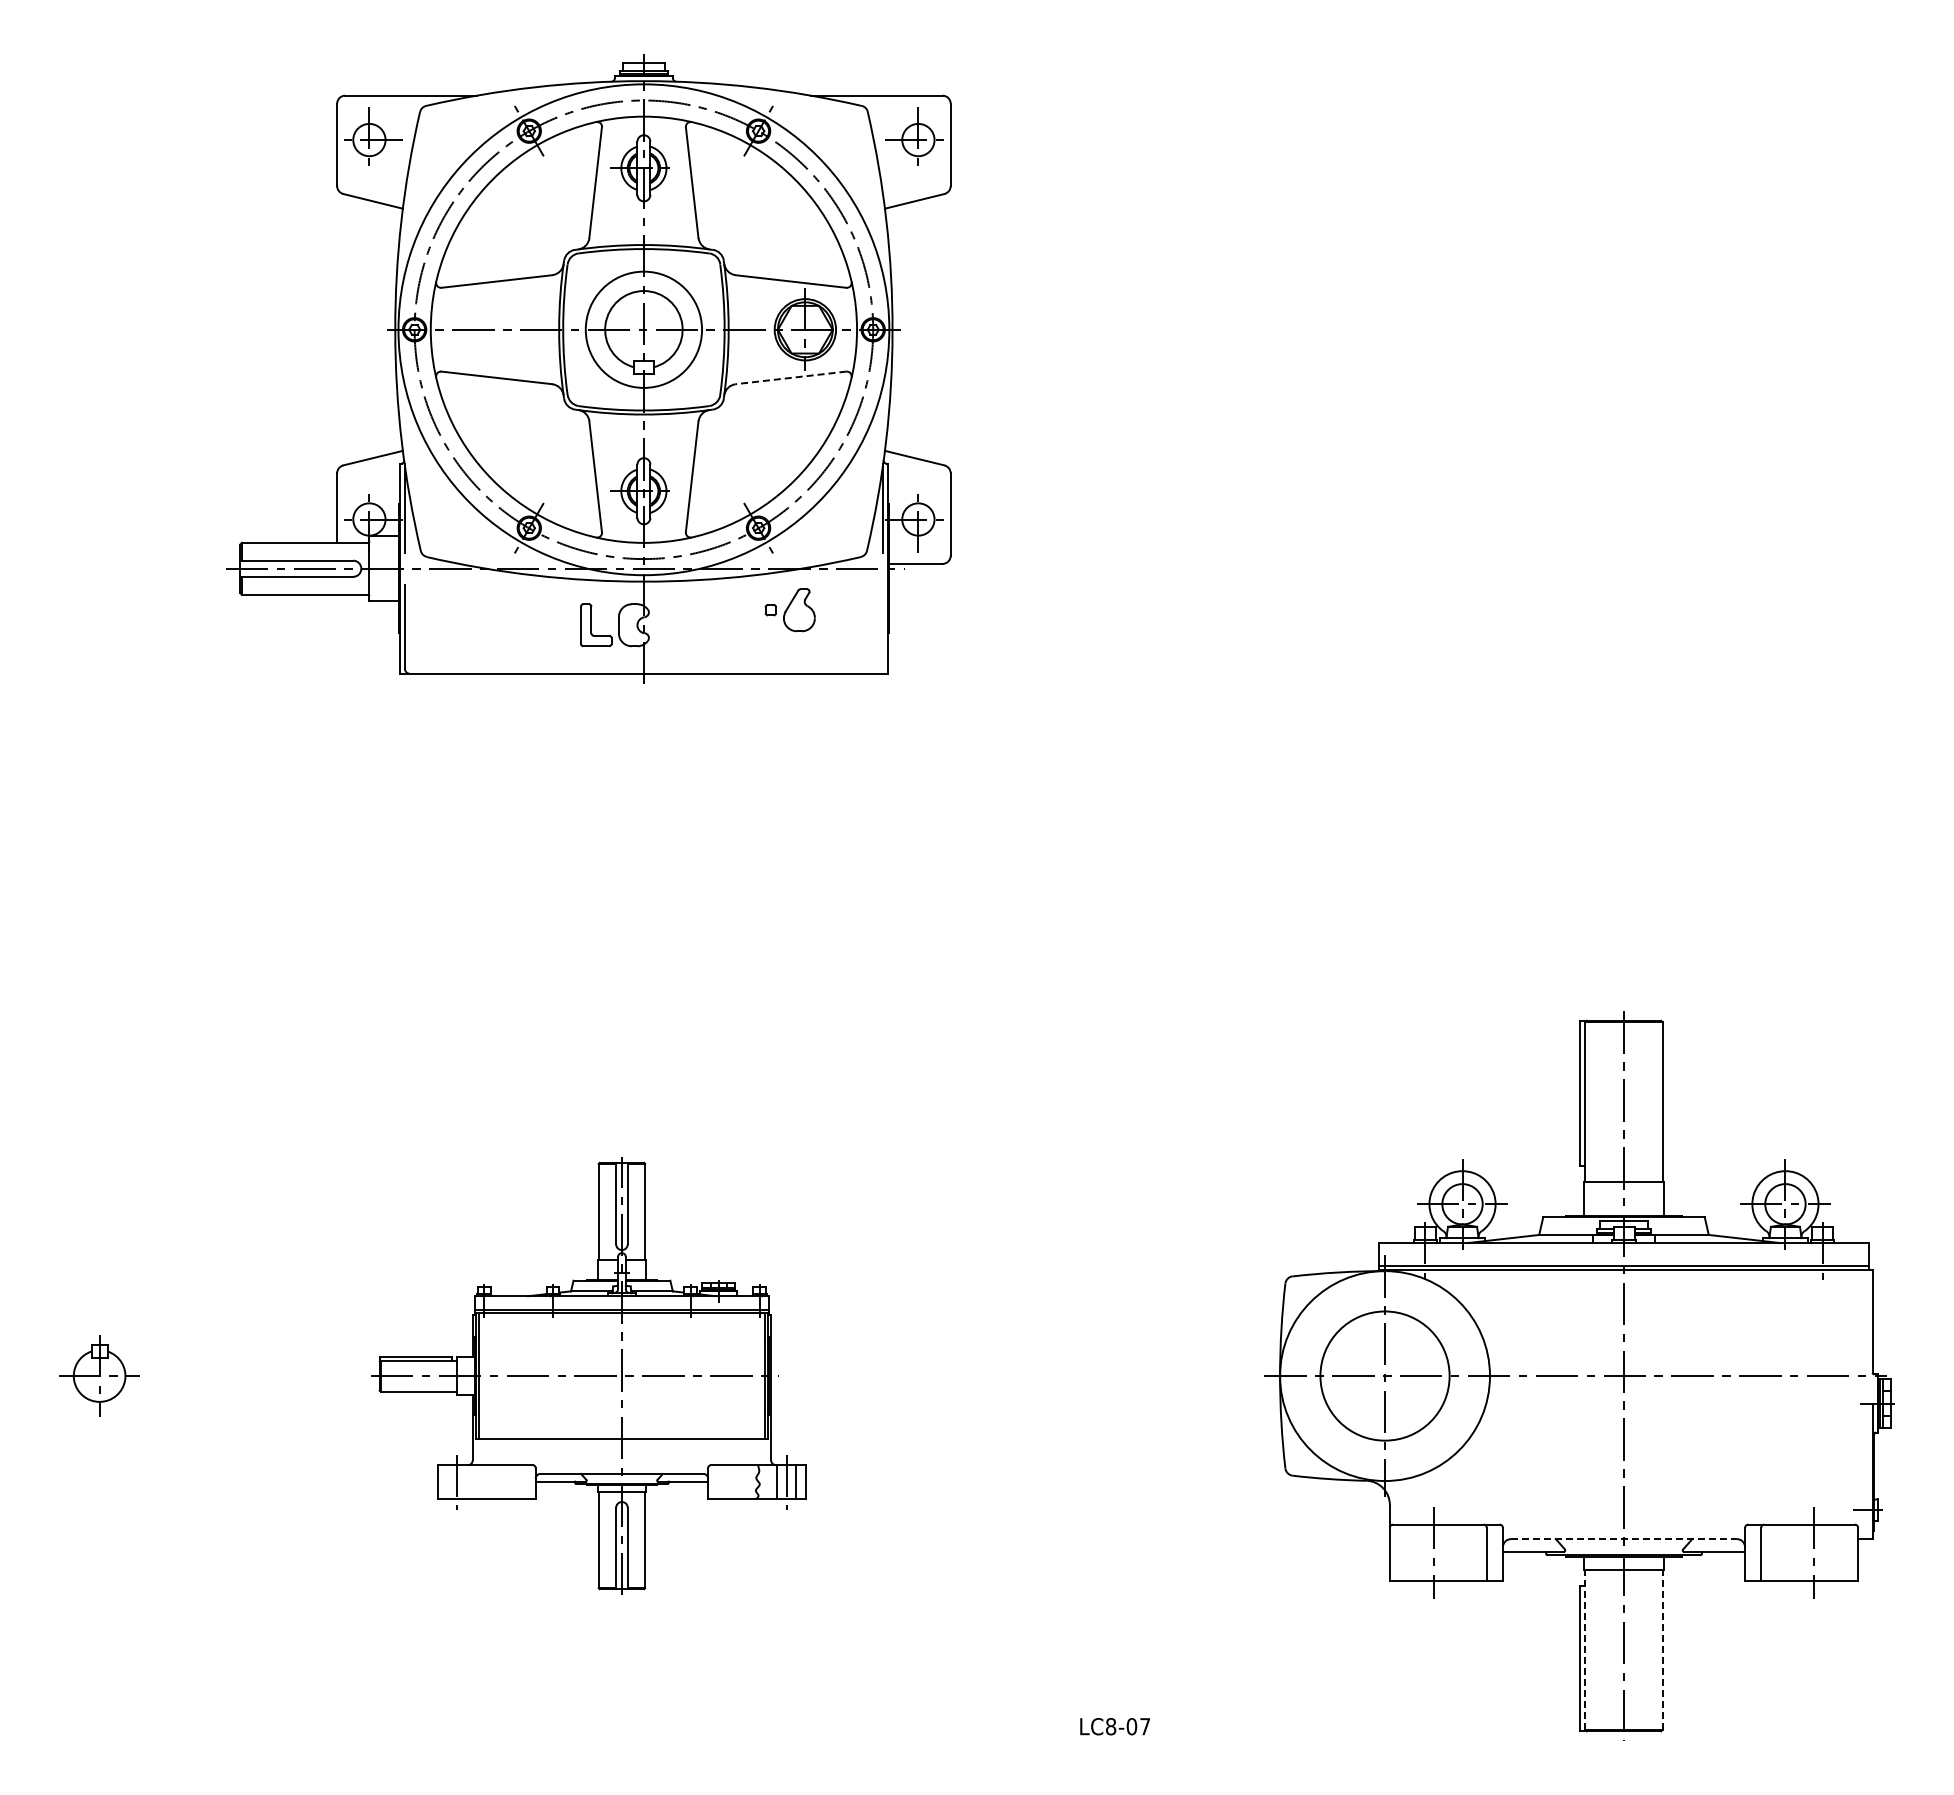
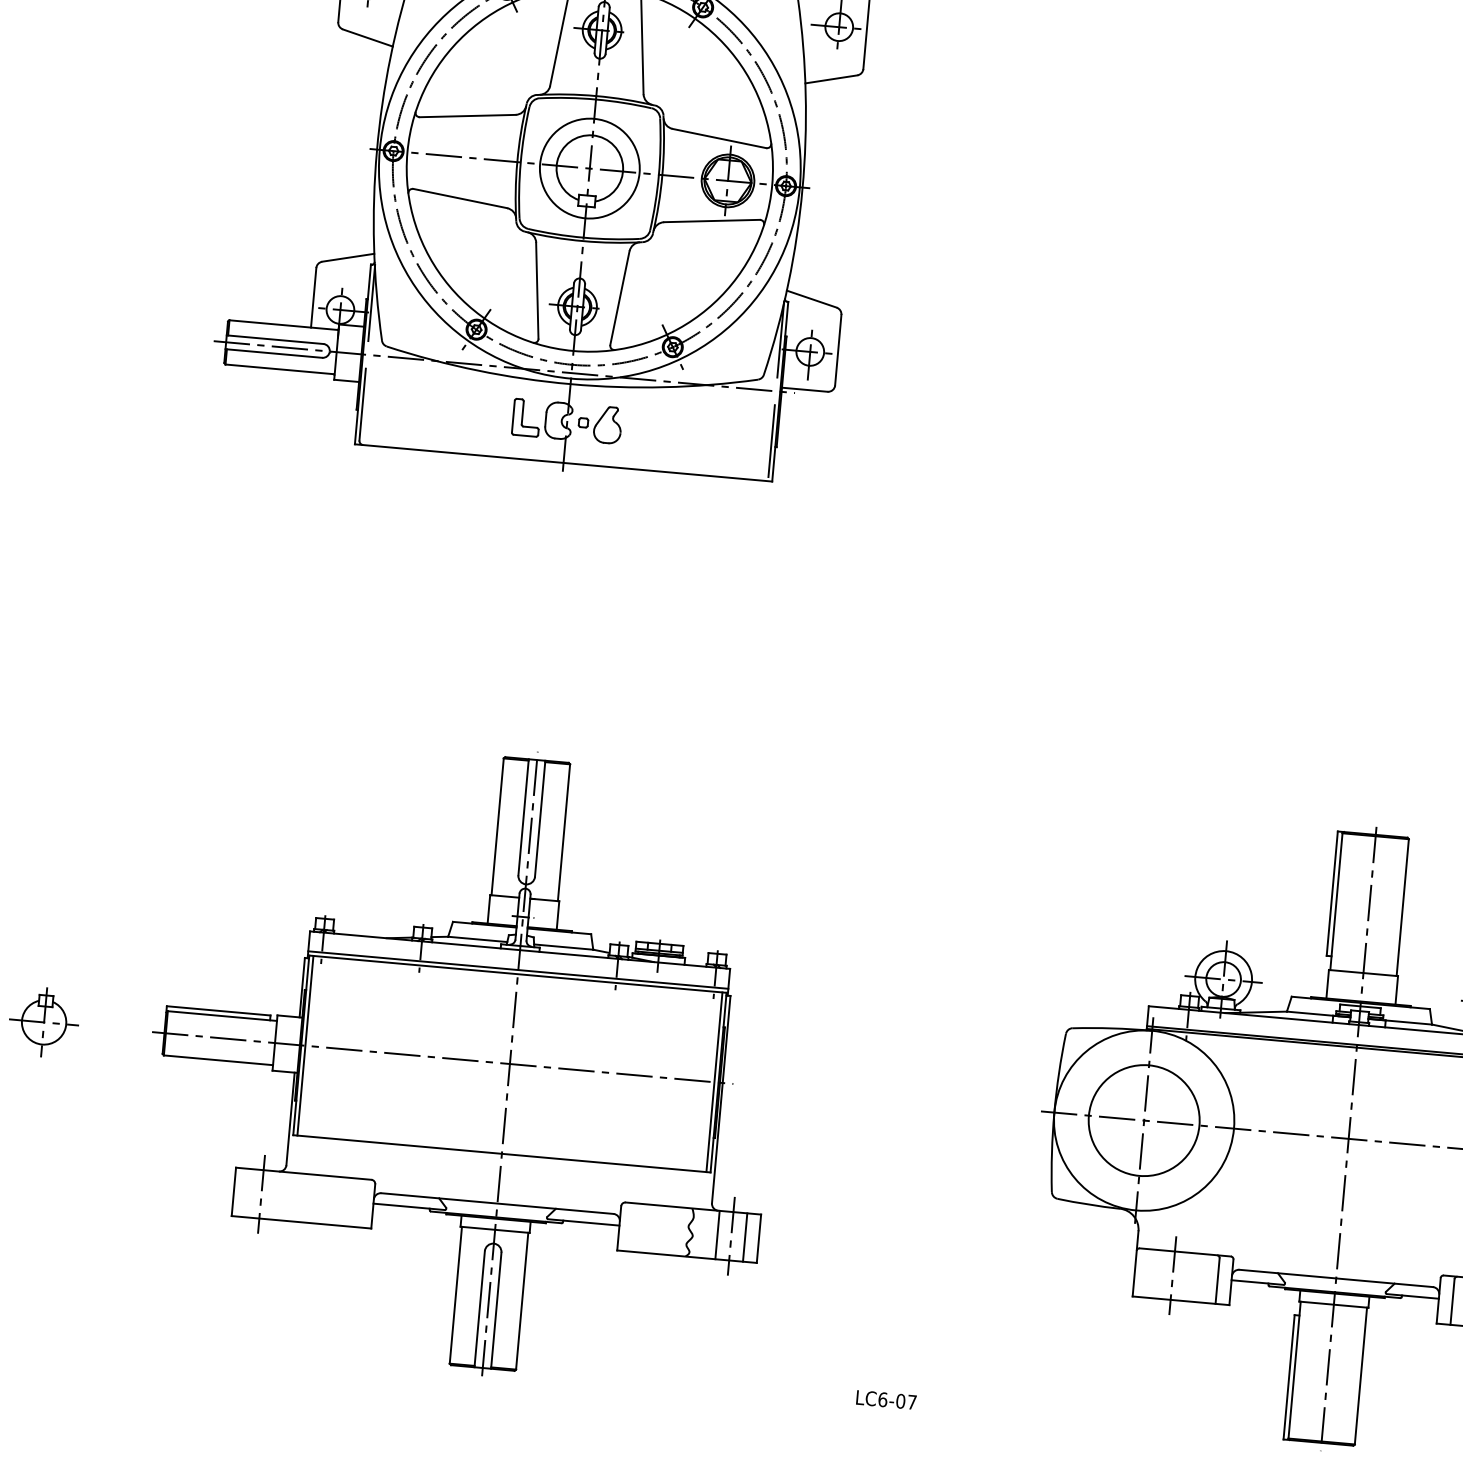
line: (791, 377) -> (712, 220), dashed -> solid
part: (789, 610) -> (599, 424), moved
line: (882, 626) -> (771, 440), added
part: (588, 1375) -> (462, 1059), size x1.67
line: (1624, 1539) -> (1336, 1278), dashed -> solid
line: (1585, 1649) -> (1294, 1369), dashed -> solid
line: (1662, 1649) -> (1360, 1375), dashed -> solid
text: (1111, 1726) -> (883, 1399), LC8-07 -> LC6-07

